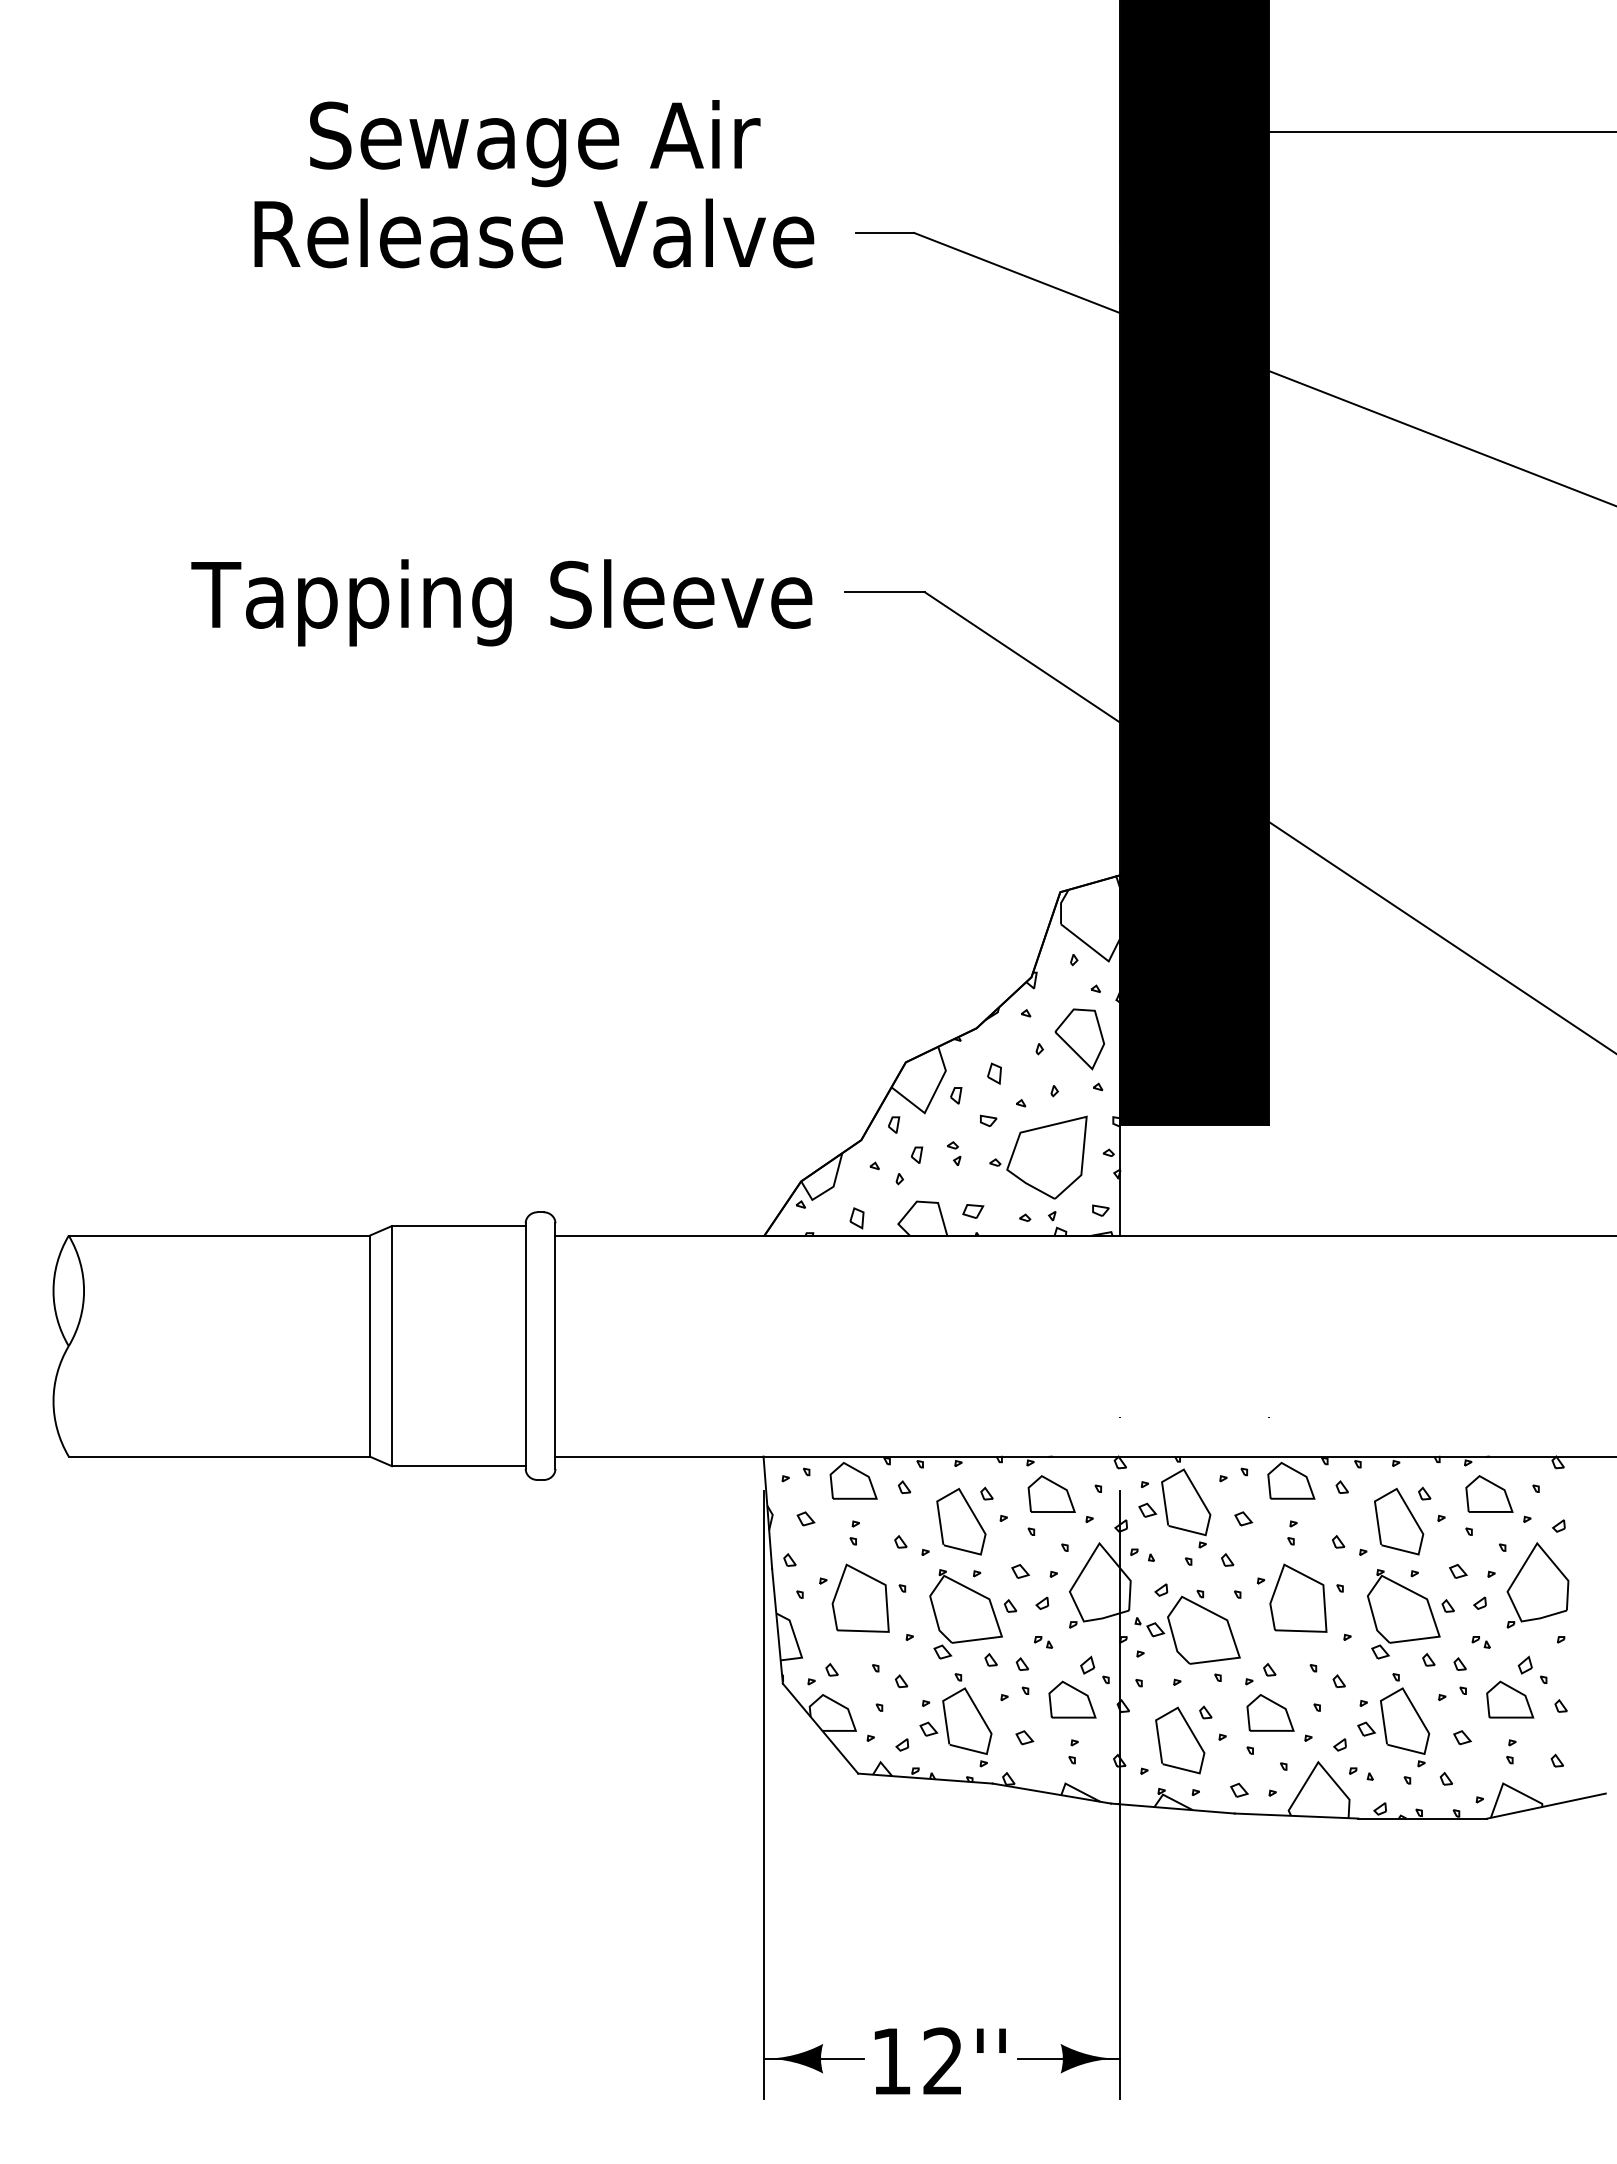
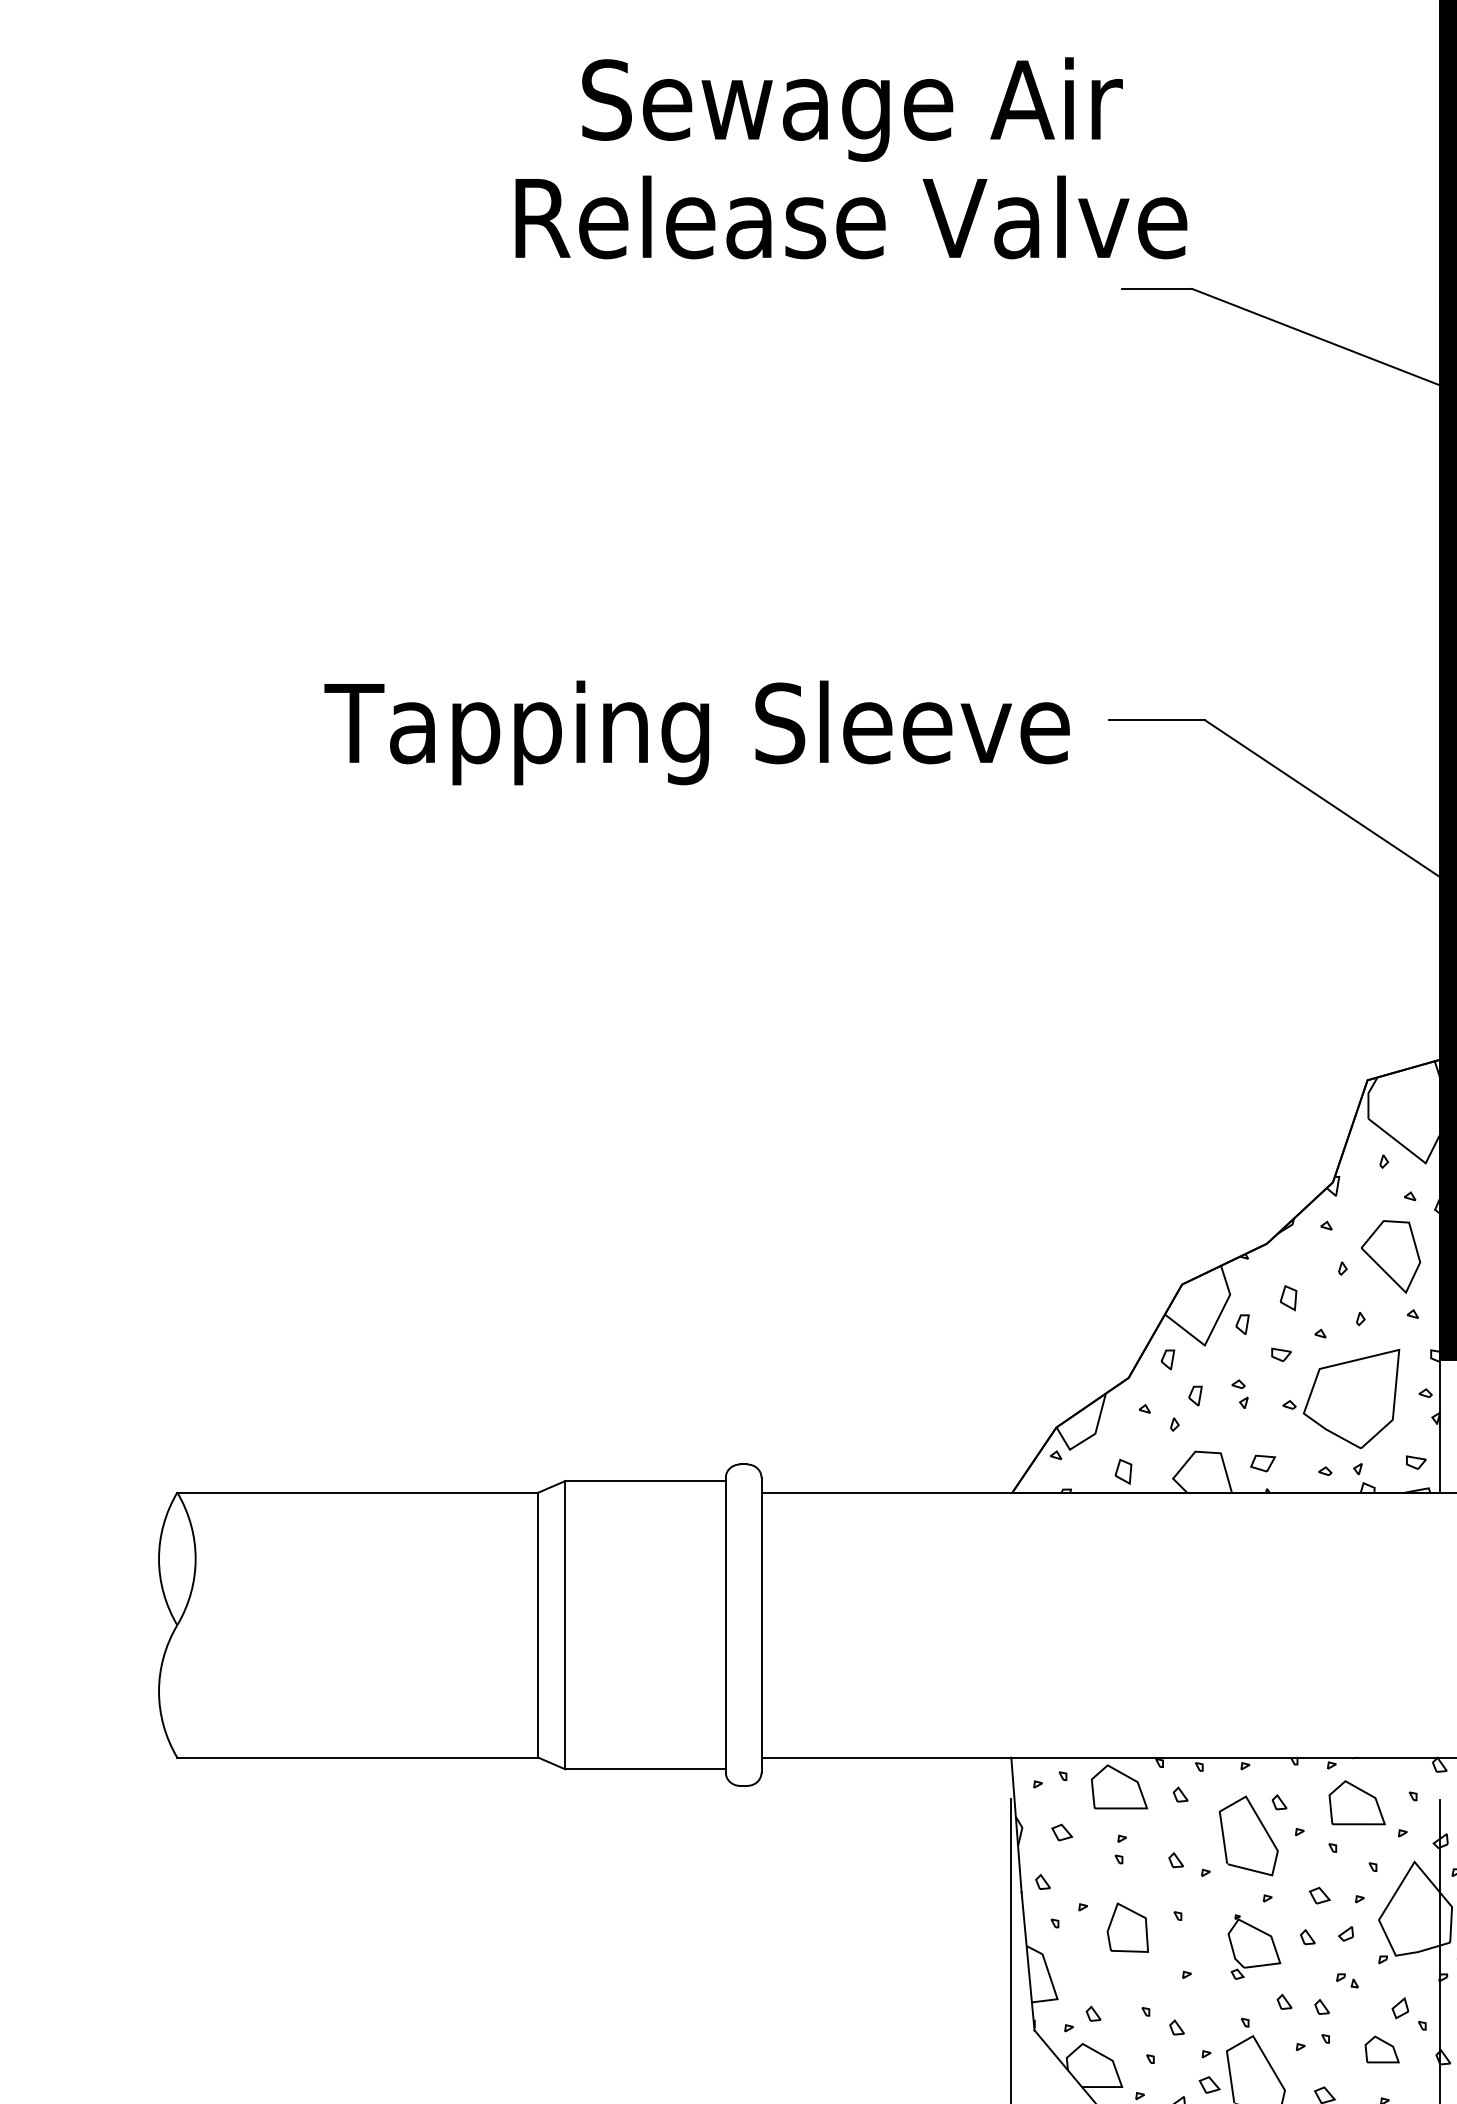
text: (534, 184) -> (851, 158), moved
part: (860, 1597) -> (1127, 1926), size x0.6
part: (965, 1614) -> (1253, 1947), size x0.6
part: (1072, 1699) -> (1382, 2049), size x0.6

